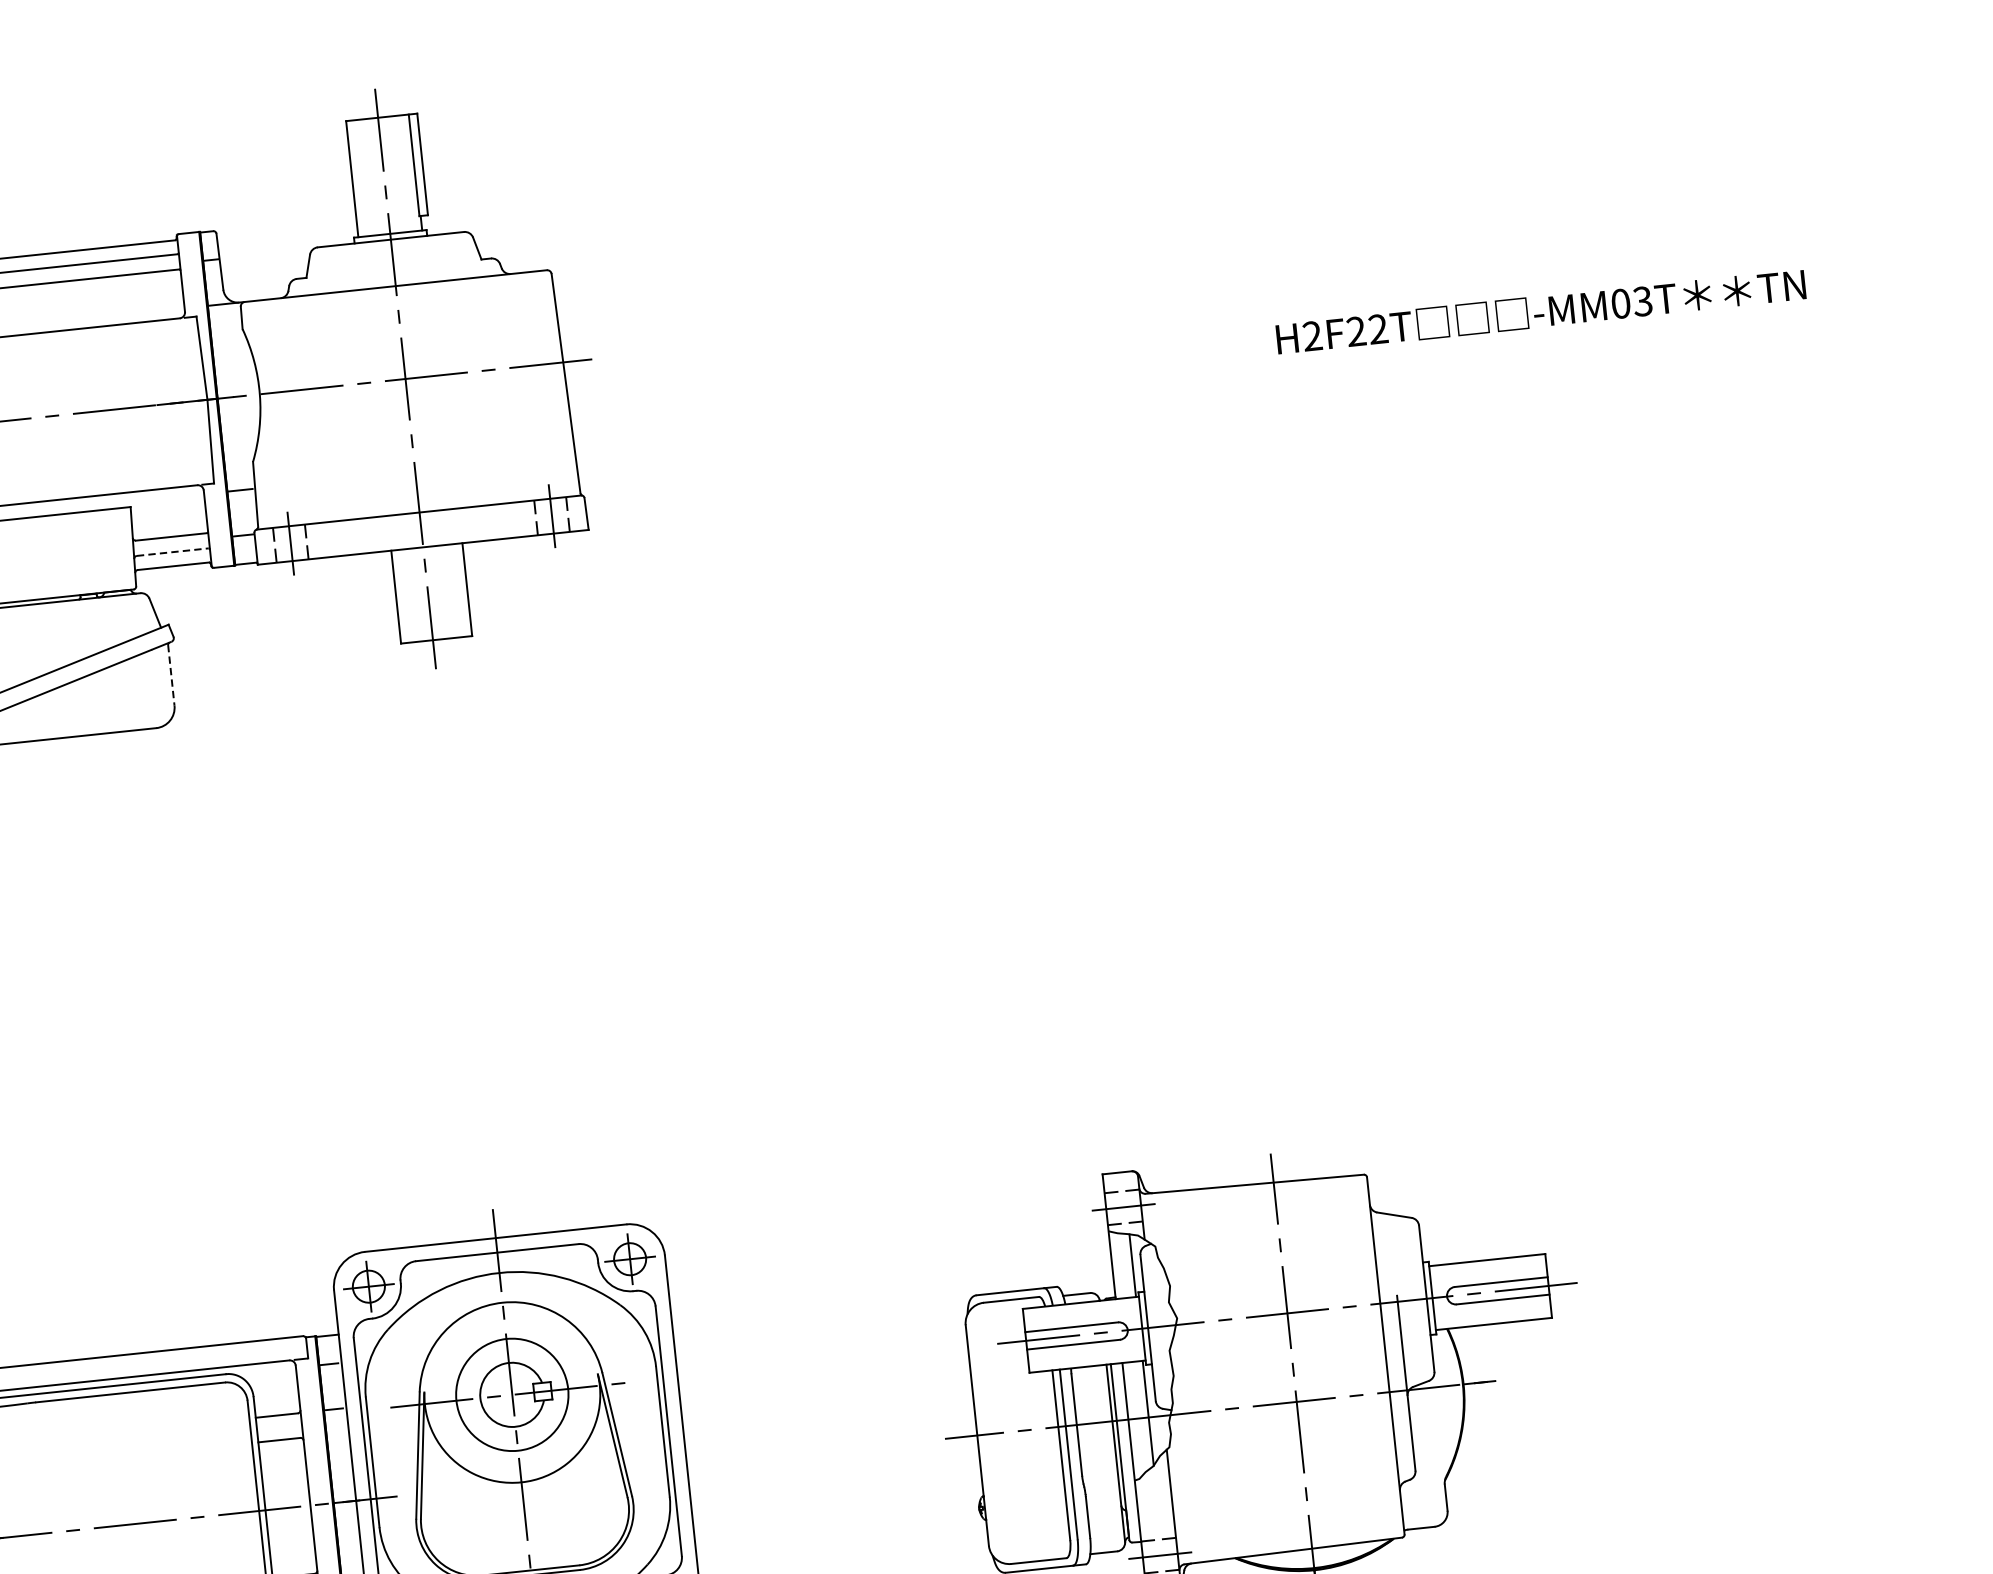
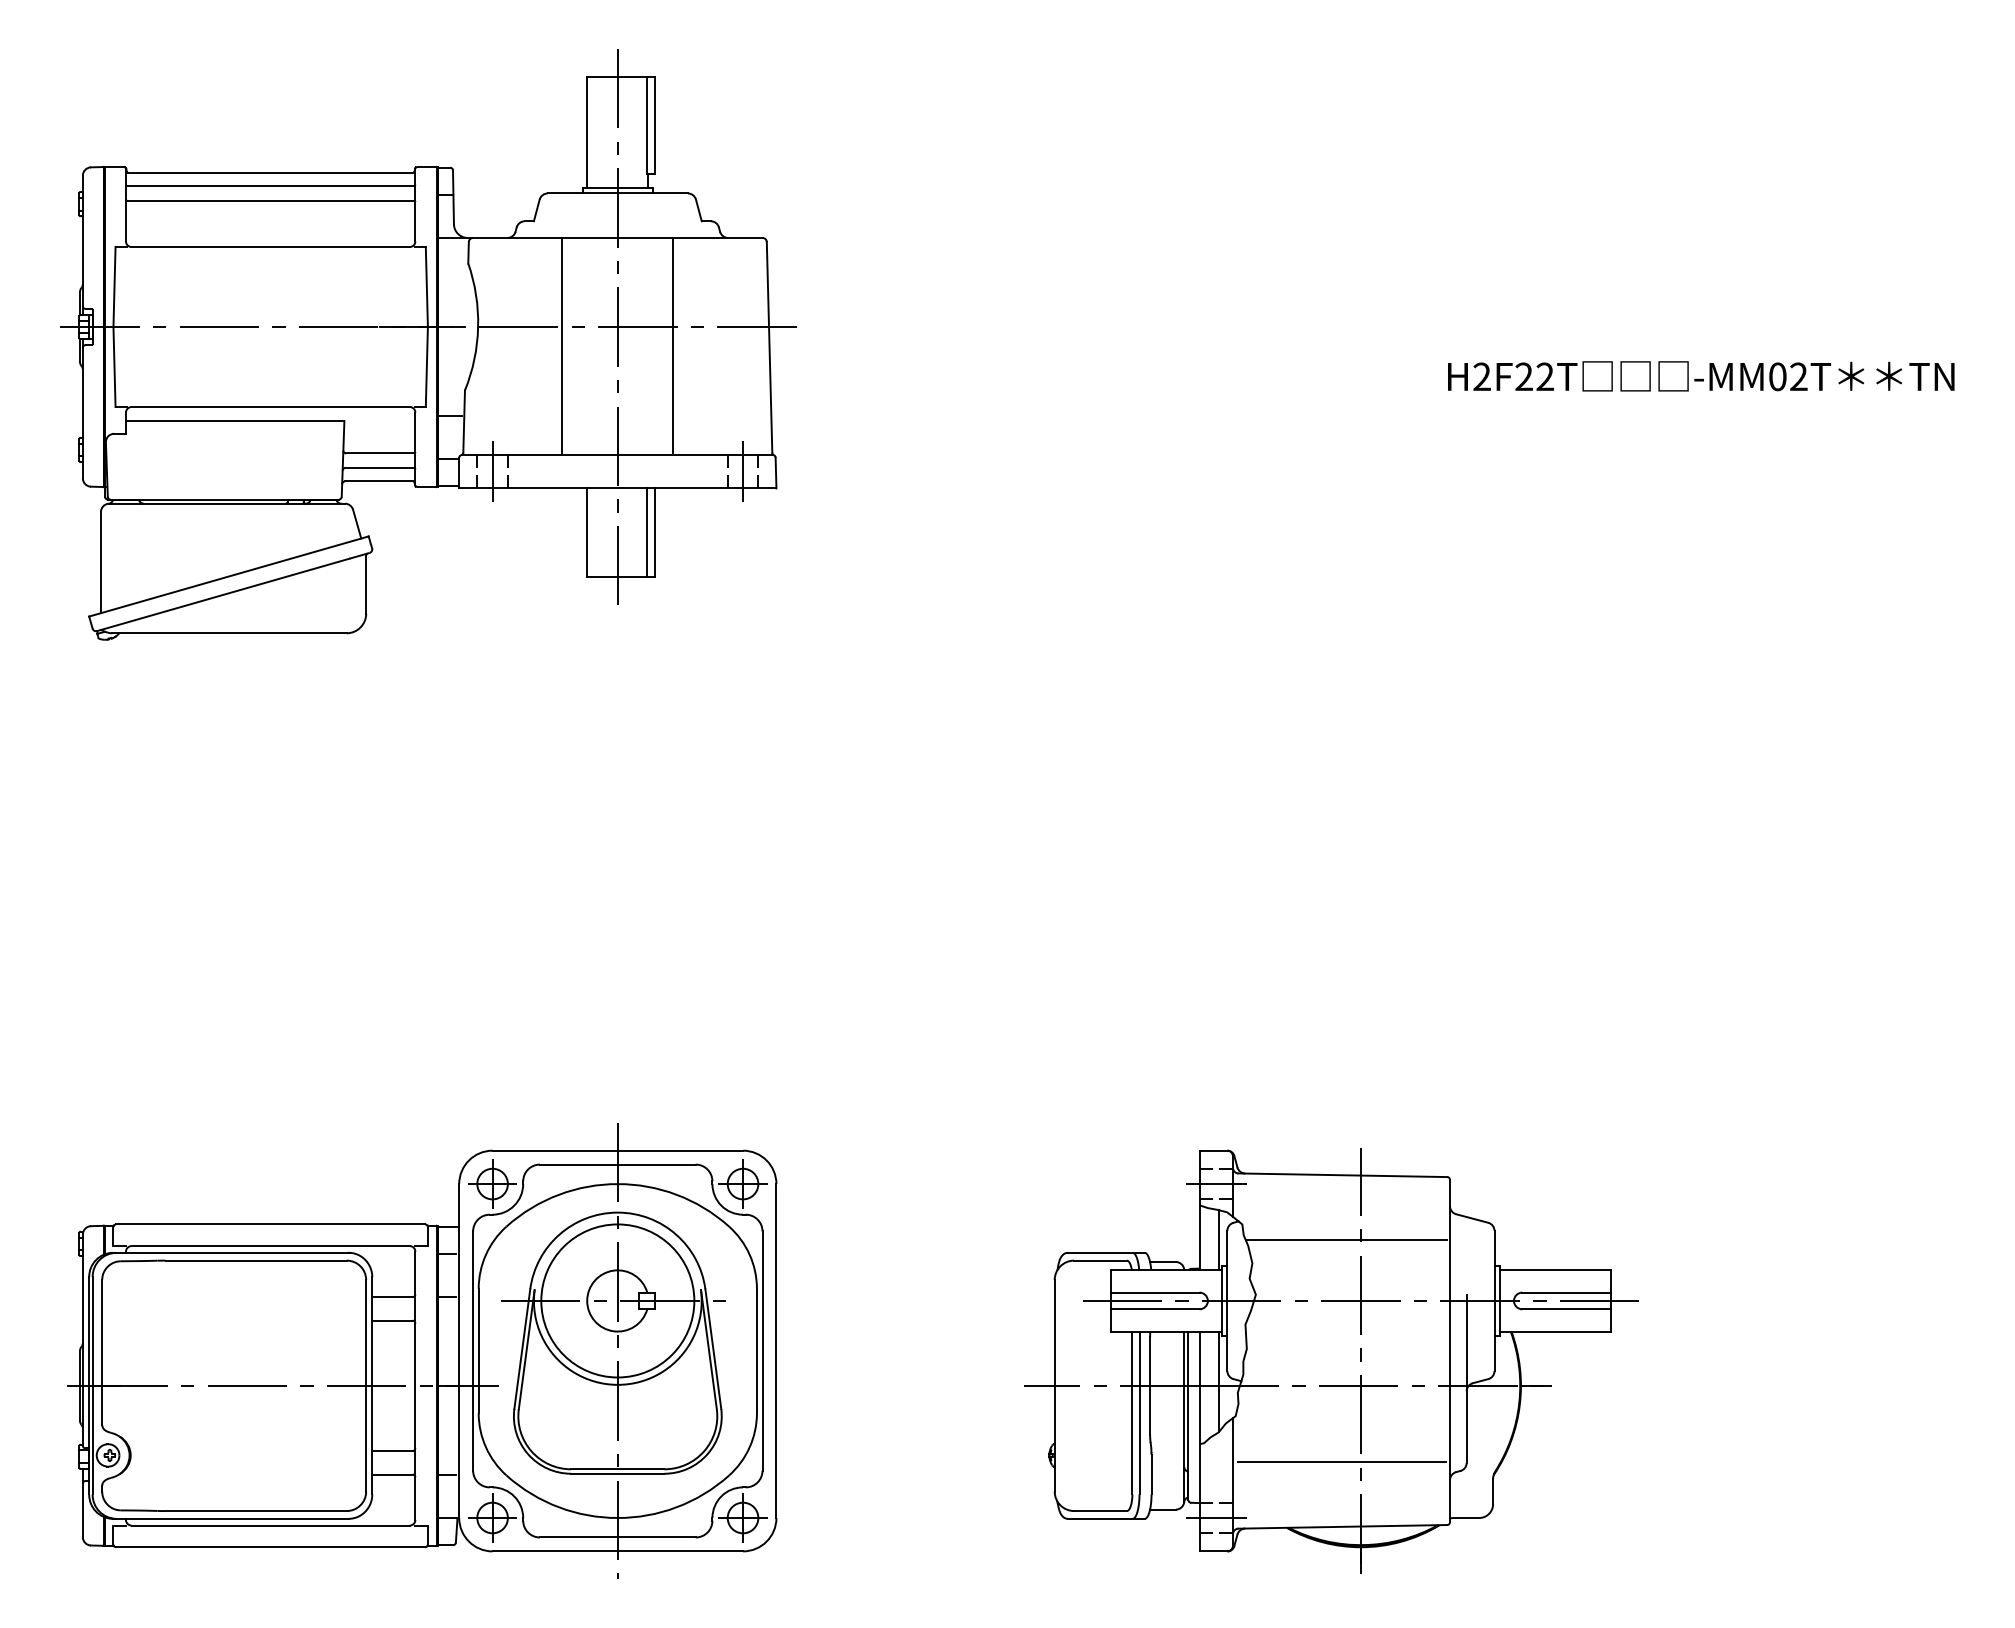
text: (1642, 302) -> (1798, 377), -MM03T -> -MM02T
line: (465, 391) -> (673, 344), added
line: (349, 403) -> (562, 344), added
line: (173, 552) -> (380, 468), dashed -> solid
line: (459, 590) -> (647, 532), added
line: (171, 676) -> (366, 585), dashed -> solid
line: (1265, 1250) -> (1346, 1239), added
circle: (511, 1394) -> (617, 1300), size x1.43
line: (1285, 1483) -> (1342, 1462), added

